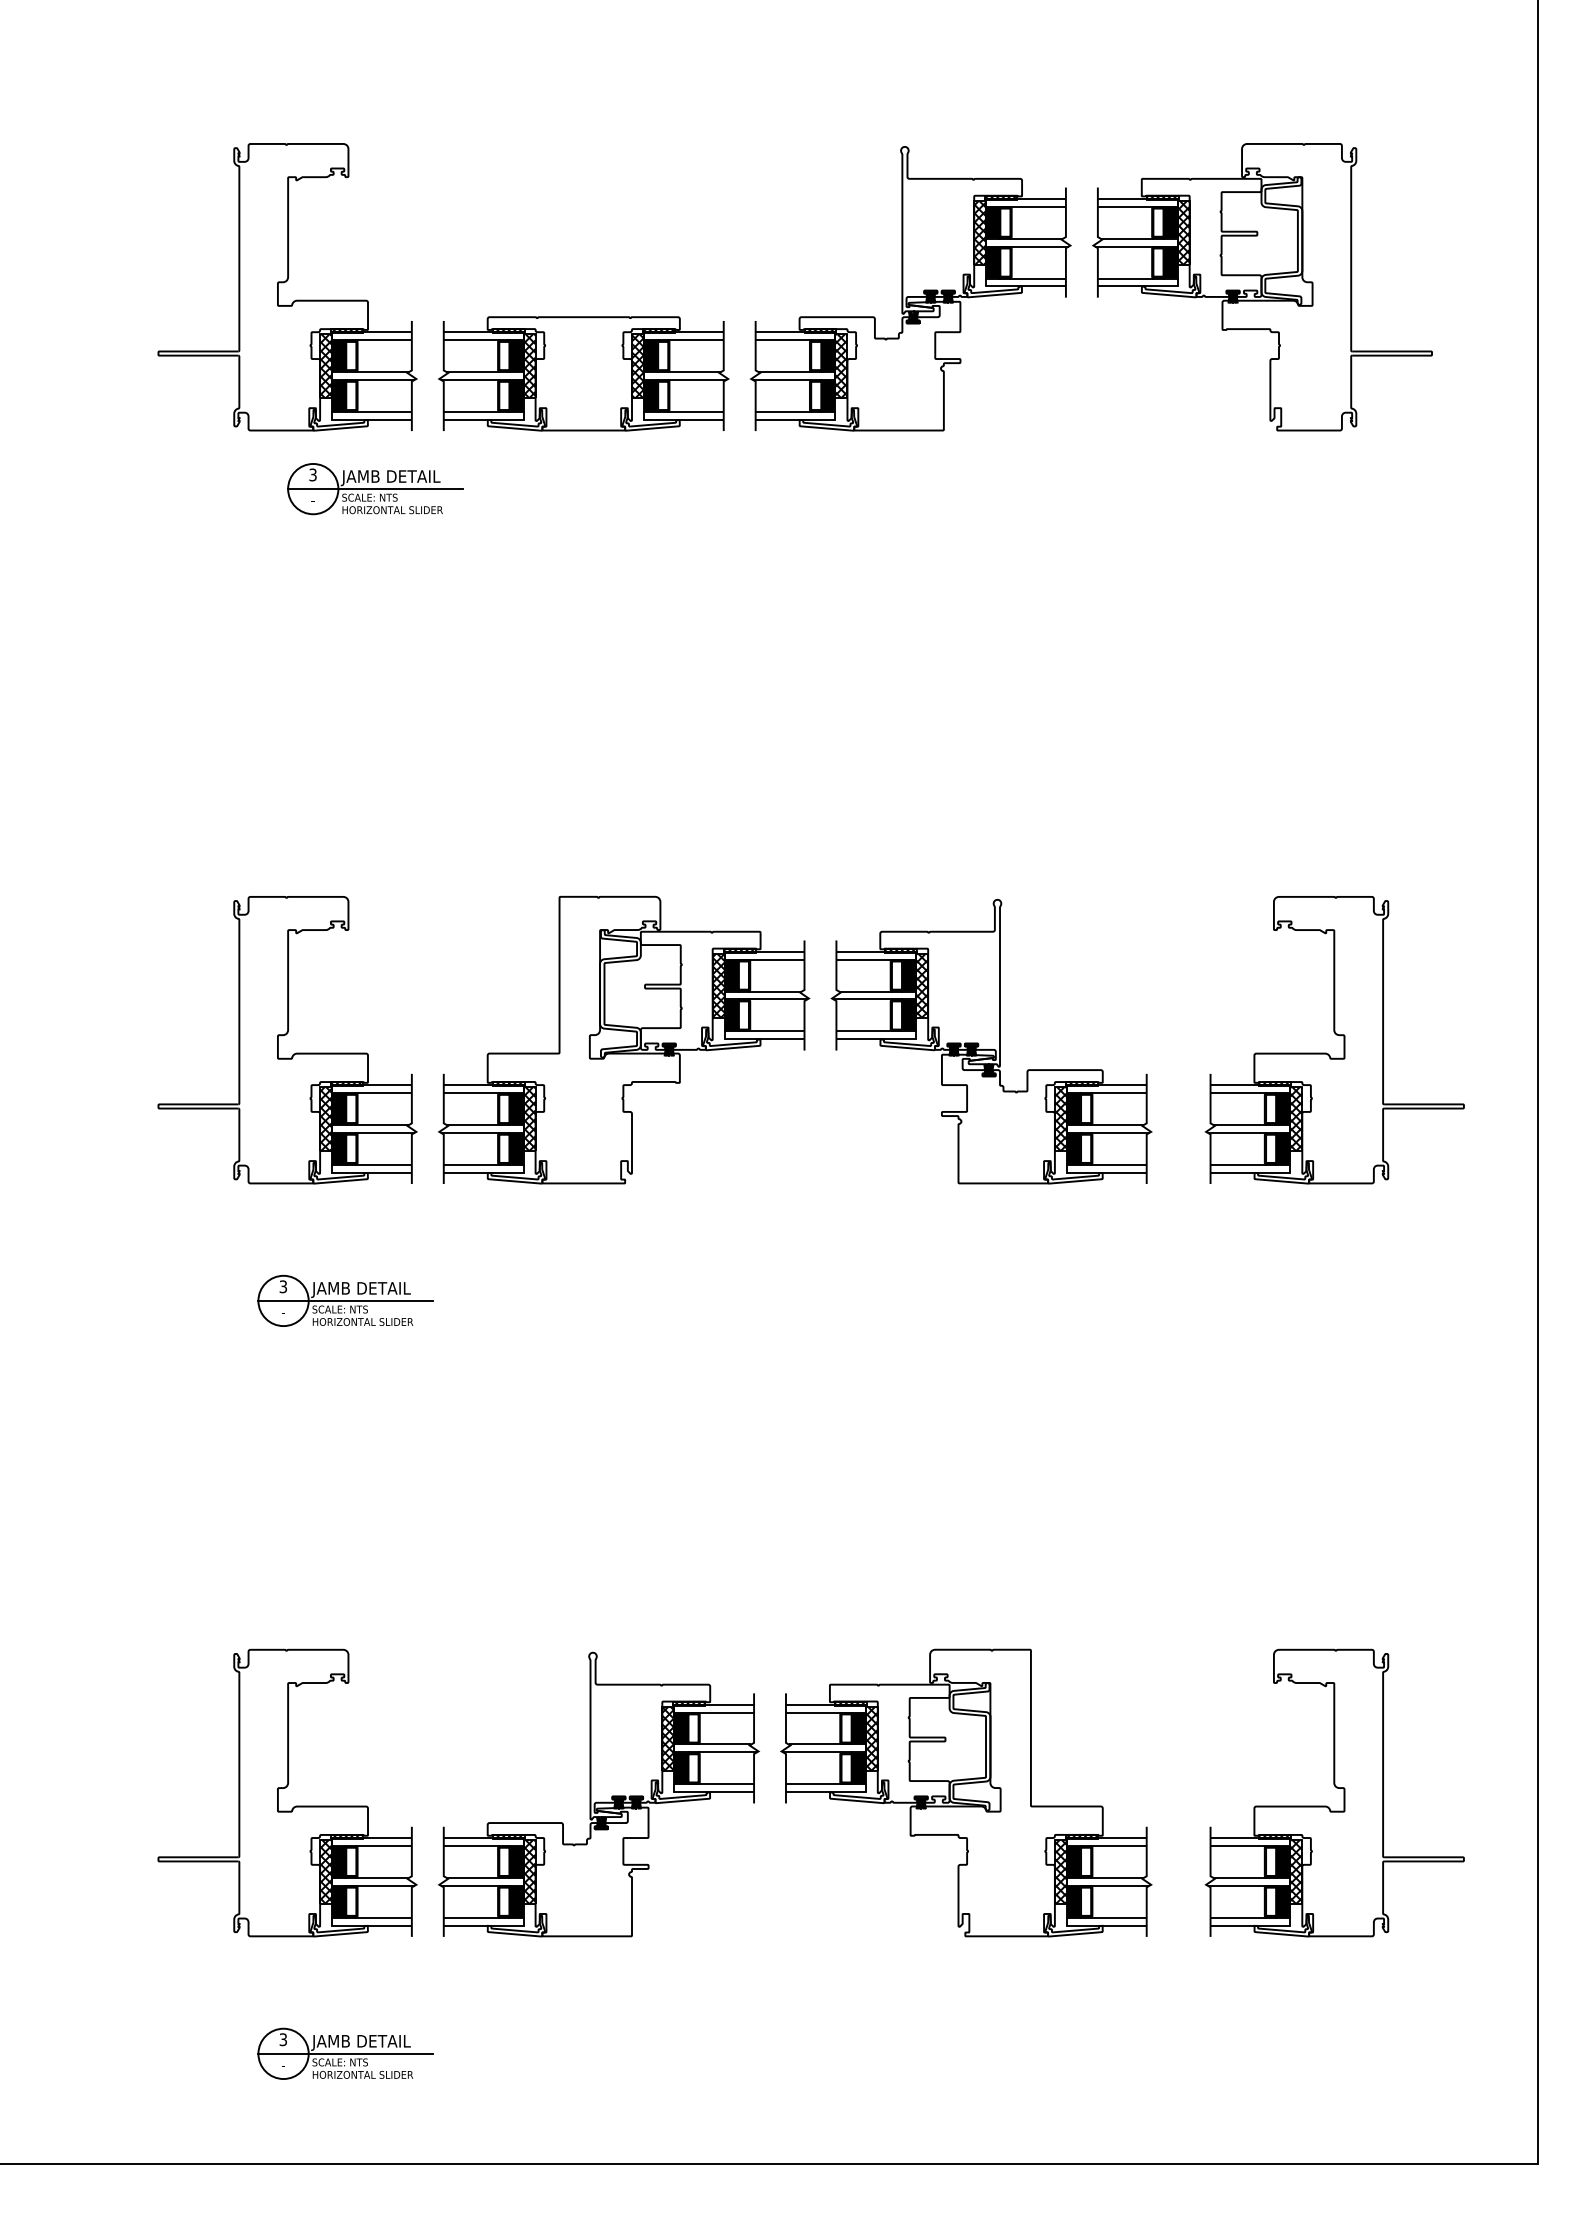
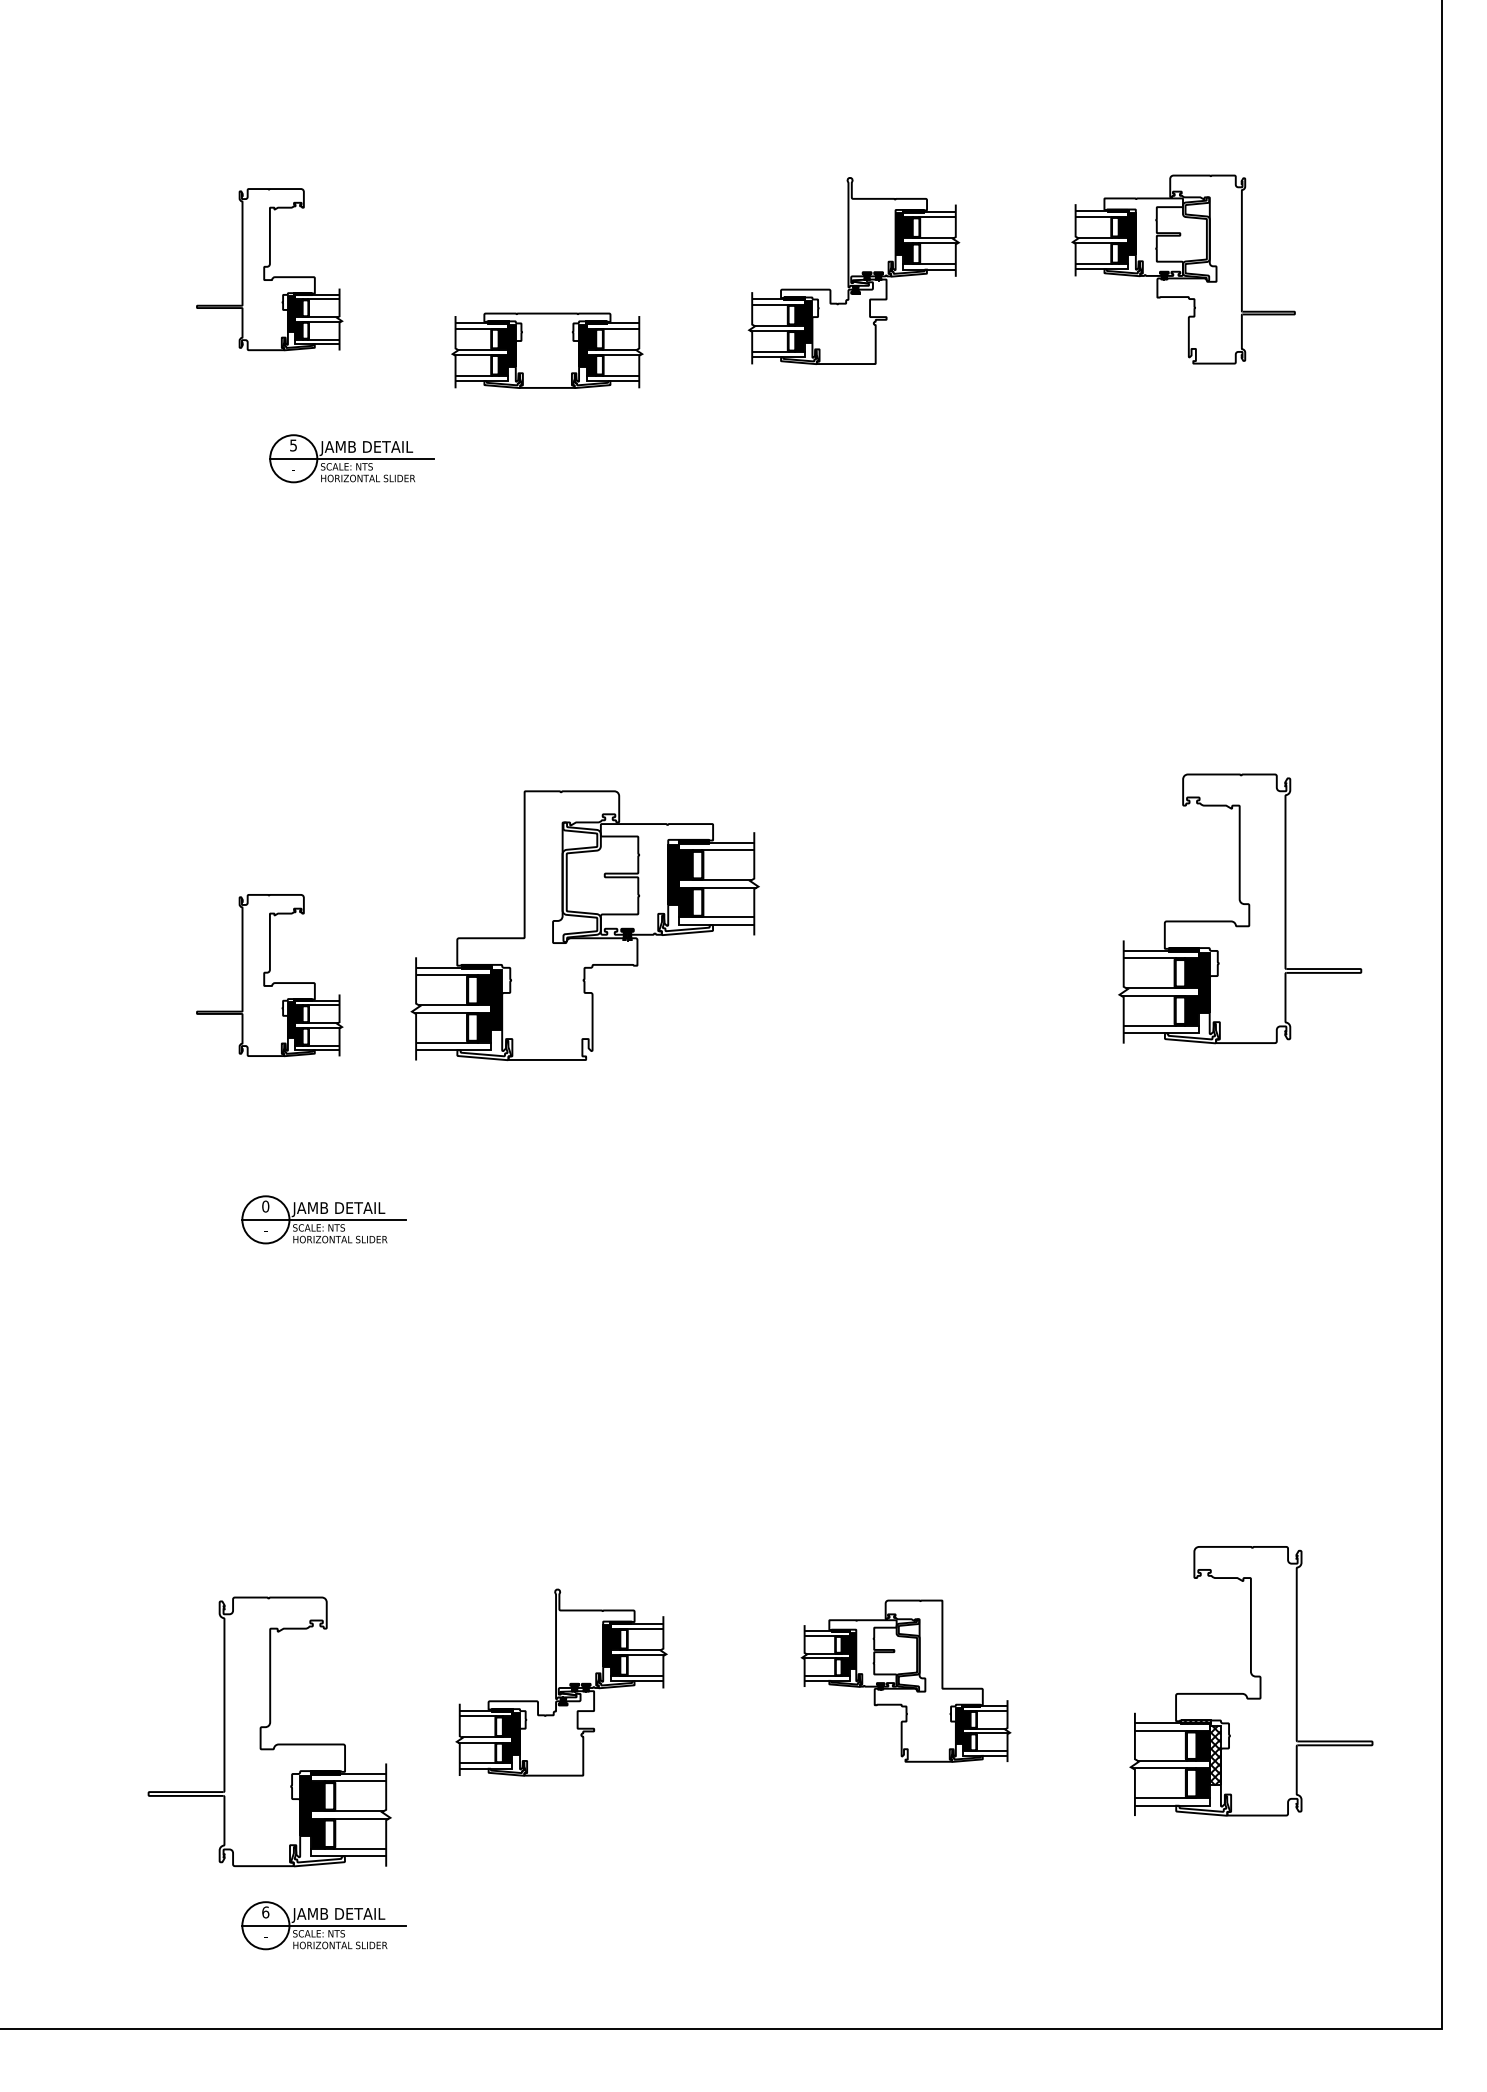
part: (287, 287) -> (269, 269), size x0.6
part: (1262, 287) -> (1183, 269), size x0.7
part: (910, 288) -> (853, 270), size x0.7
part: (583, 373) -> (547, 350), size x0.7
text: (312, 474) -> (293, 445), 3 -> 5
part: (624, 1039) -> (585, 925), moved
part: (287, 1040) -> (269, 975), size x0.6
part: (1334, 1040) -> (1239, 909), moved
part: (991, 1041) -> (929, 976), removed
text: (283, 1286) -> (265, 1206), 3 -> 0
part: (287, 1792) -> (269, 1731), moved
part: (966, 1792) -> (906, 1680), size x0.6
part: (598, 1794) -> (561, 1682), size x0.7
text: (283, 2039) -> (265, 1912), 3 -> 6

